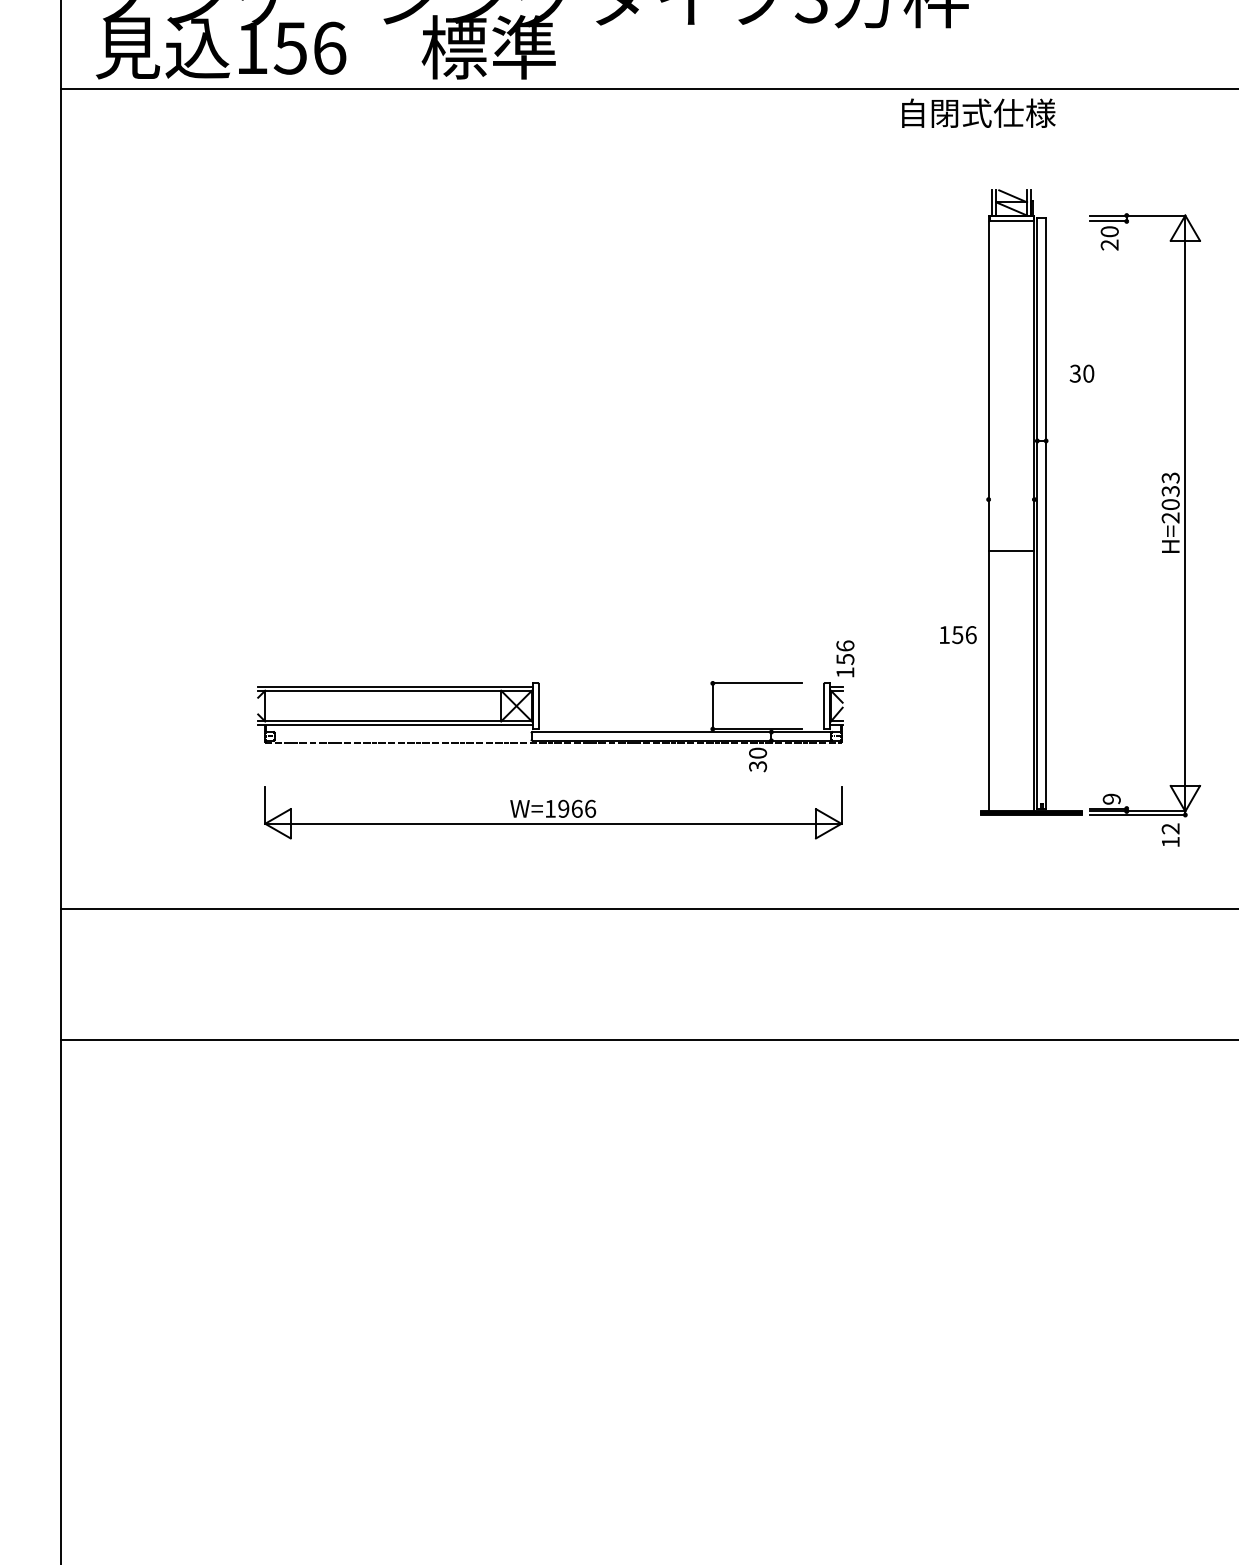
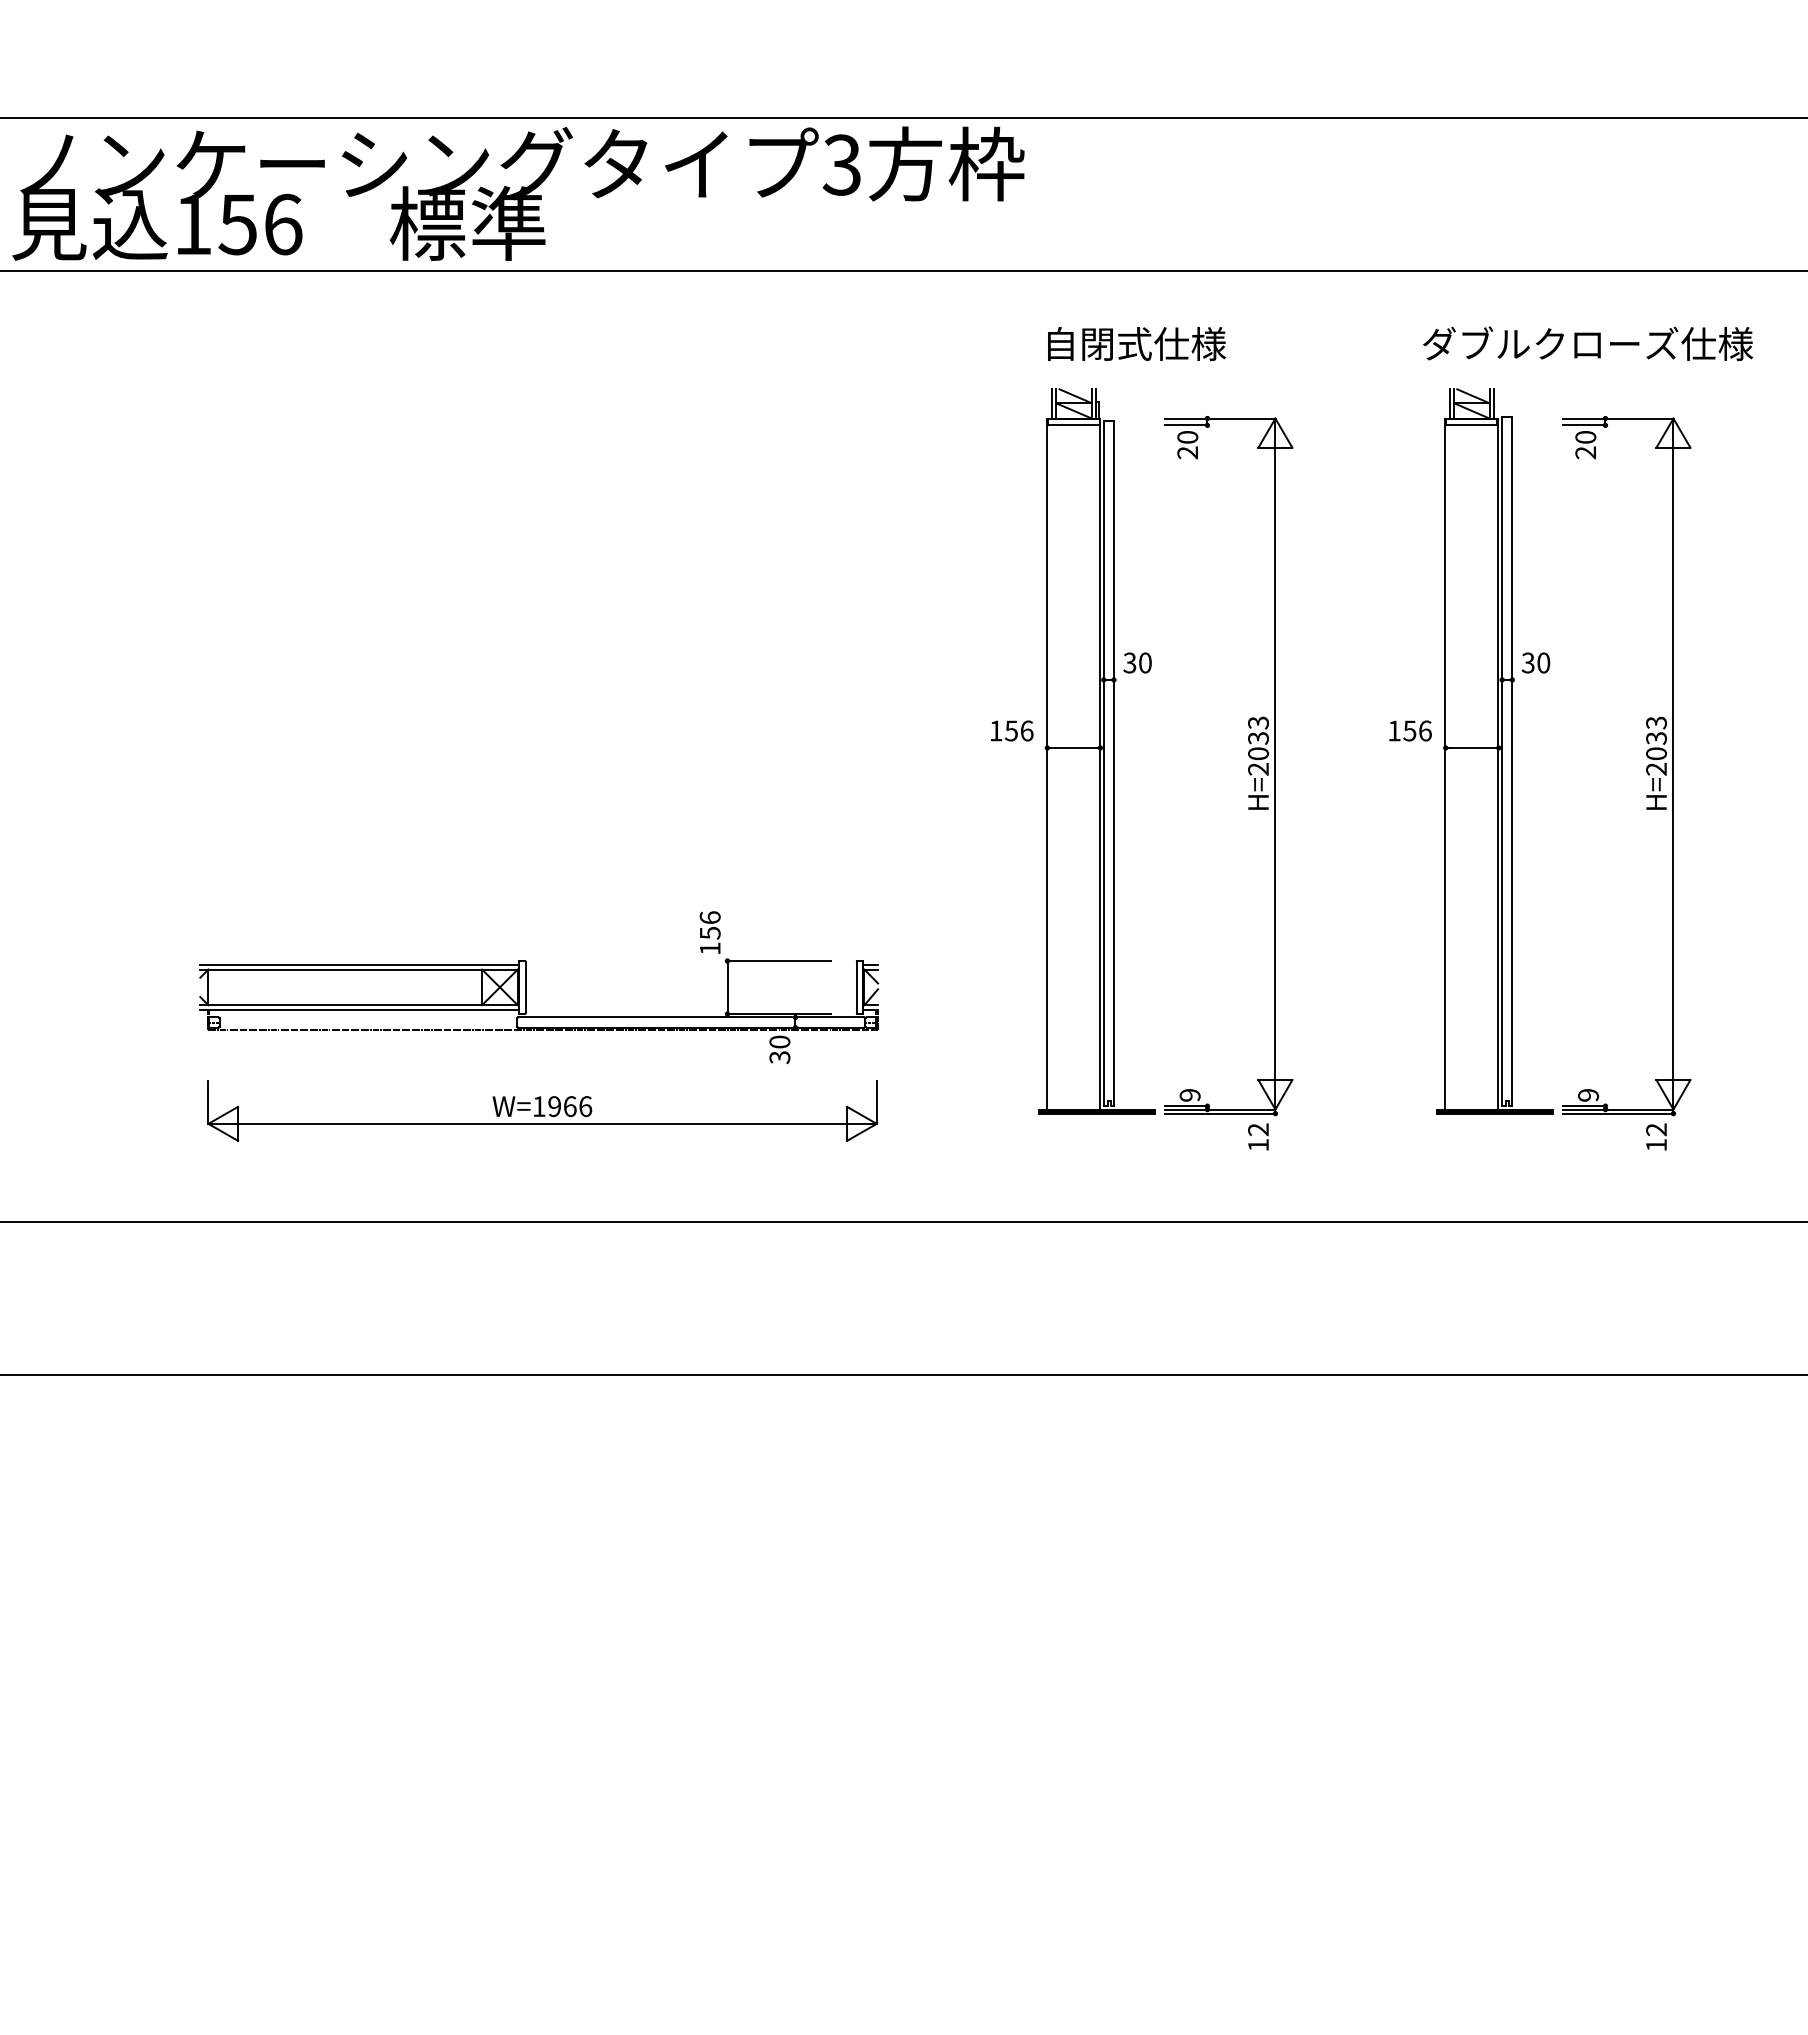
text: (979, 112) -> (1137, 343), moved
text: (1081, 373) -> (1137, 662), moved
line: (1011, 550) -> (1073, 747), moved
text: (958, 634) -> (1012, 730), moved
text: (844, 658) -> (709, 932), moved

